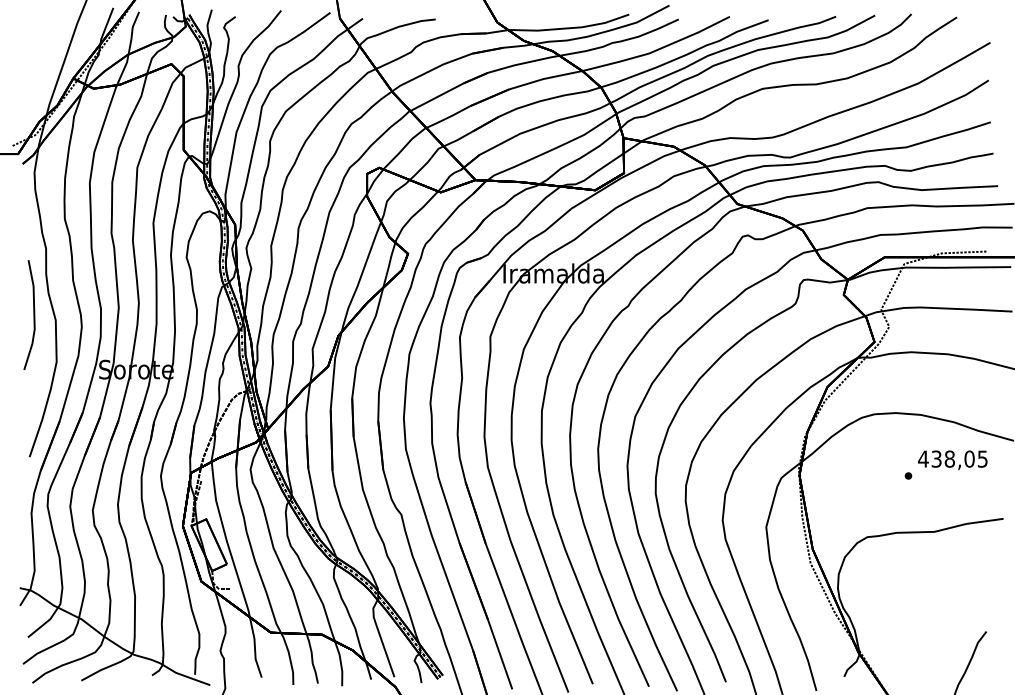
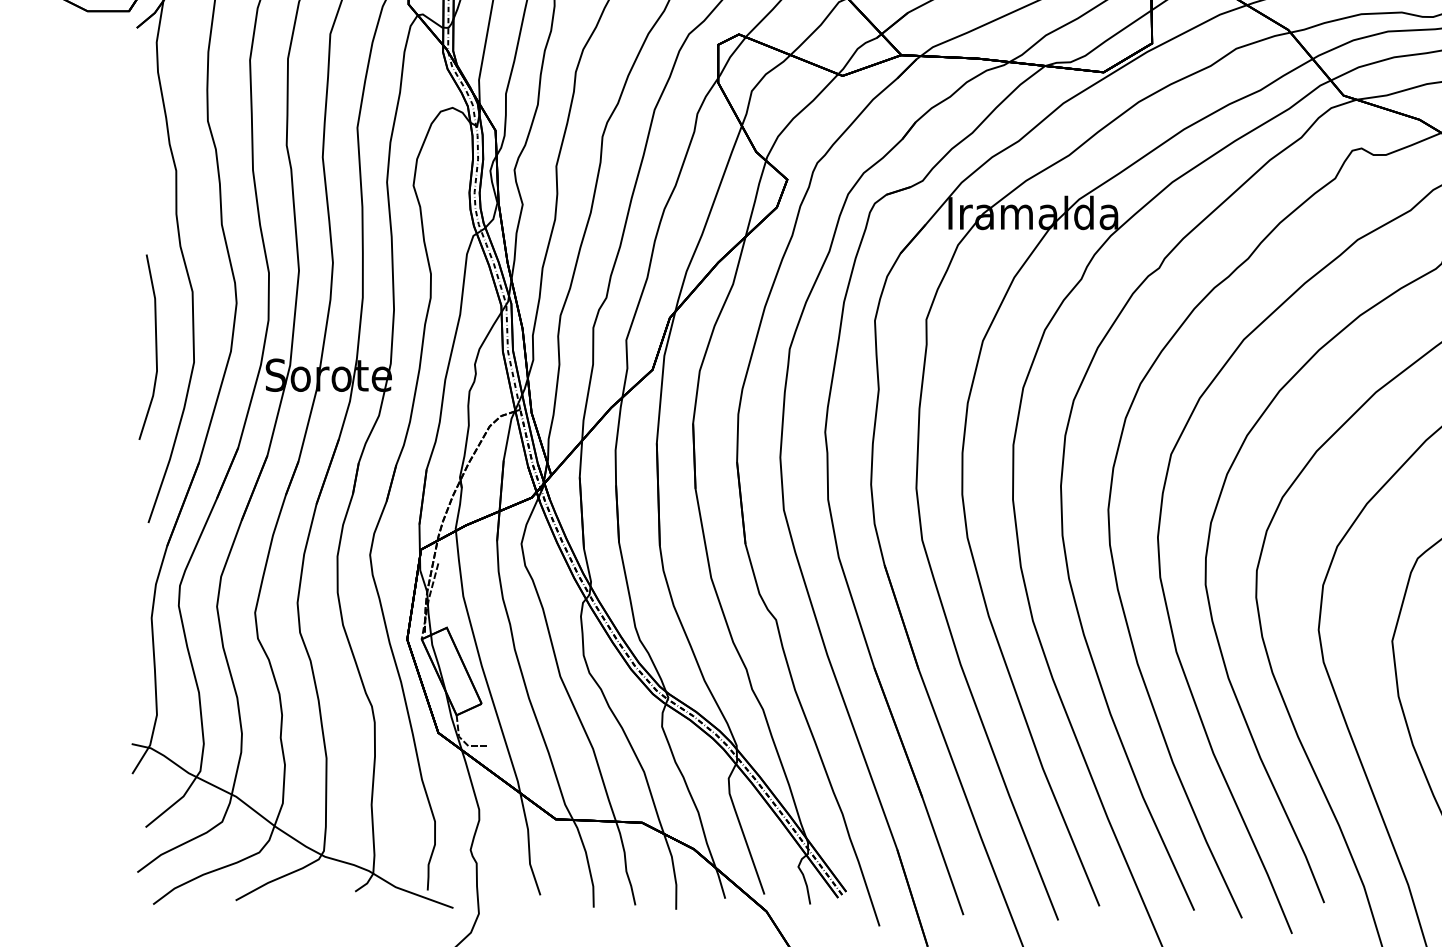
line: (33, 314) -> (154, 346), moved

